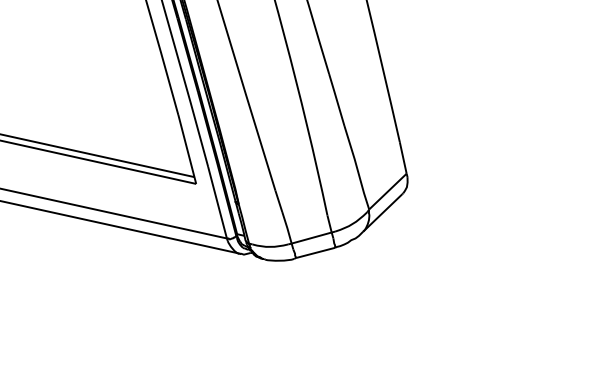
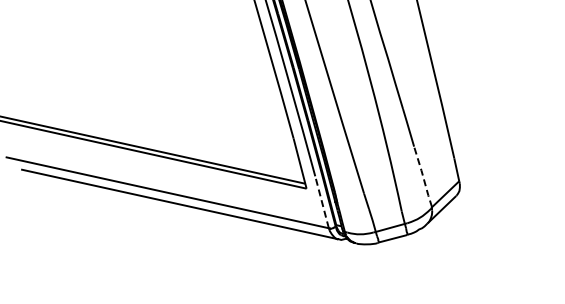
line: (357, 167) -> (423, 176), solid -> dashed
line: (218, 202) -> (322, 202), solid -> dashed

